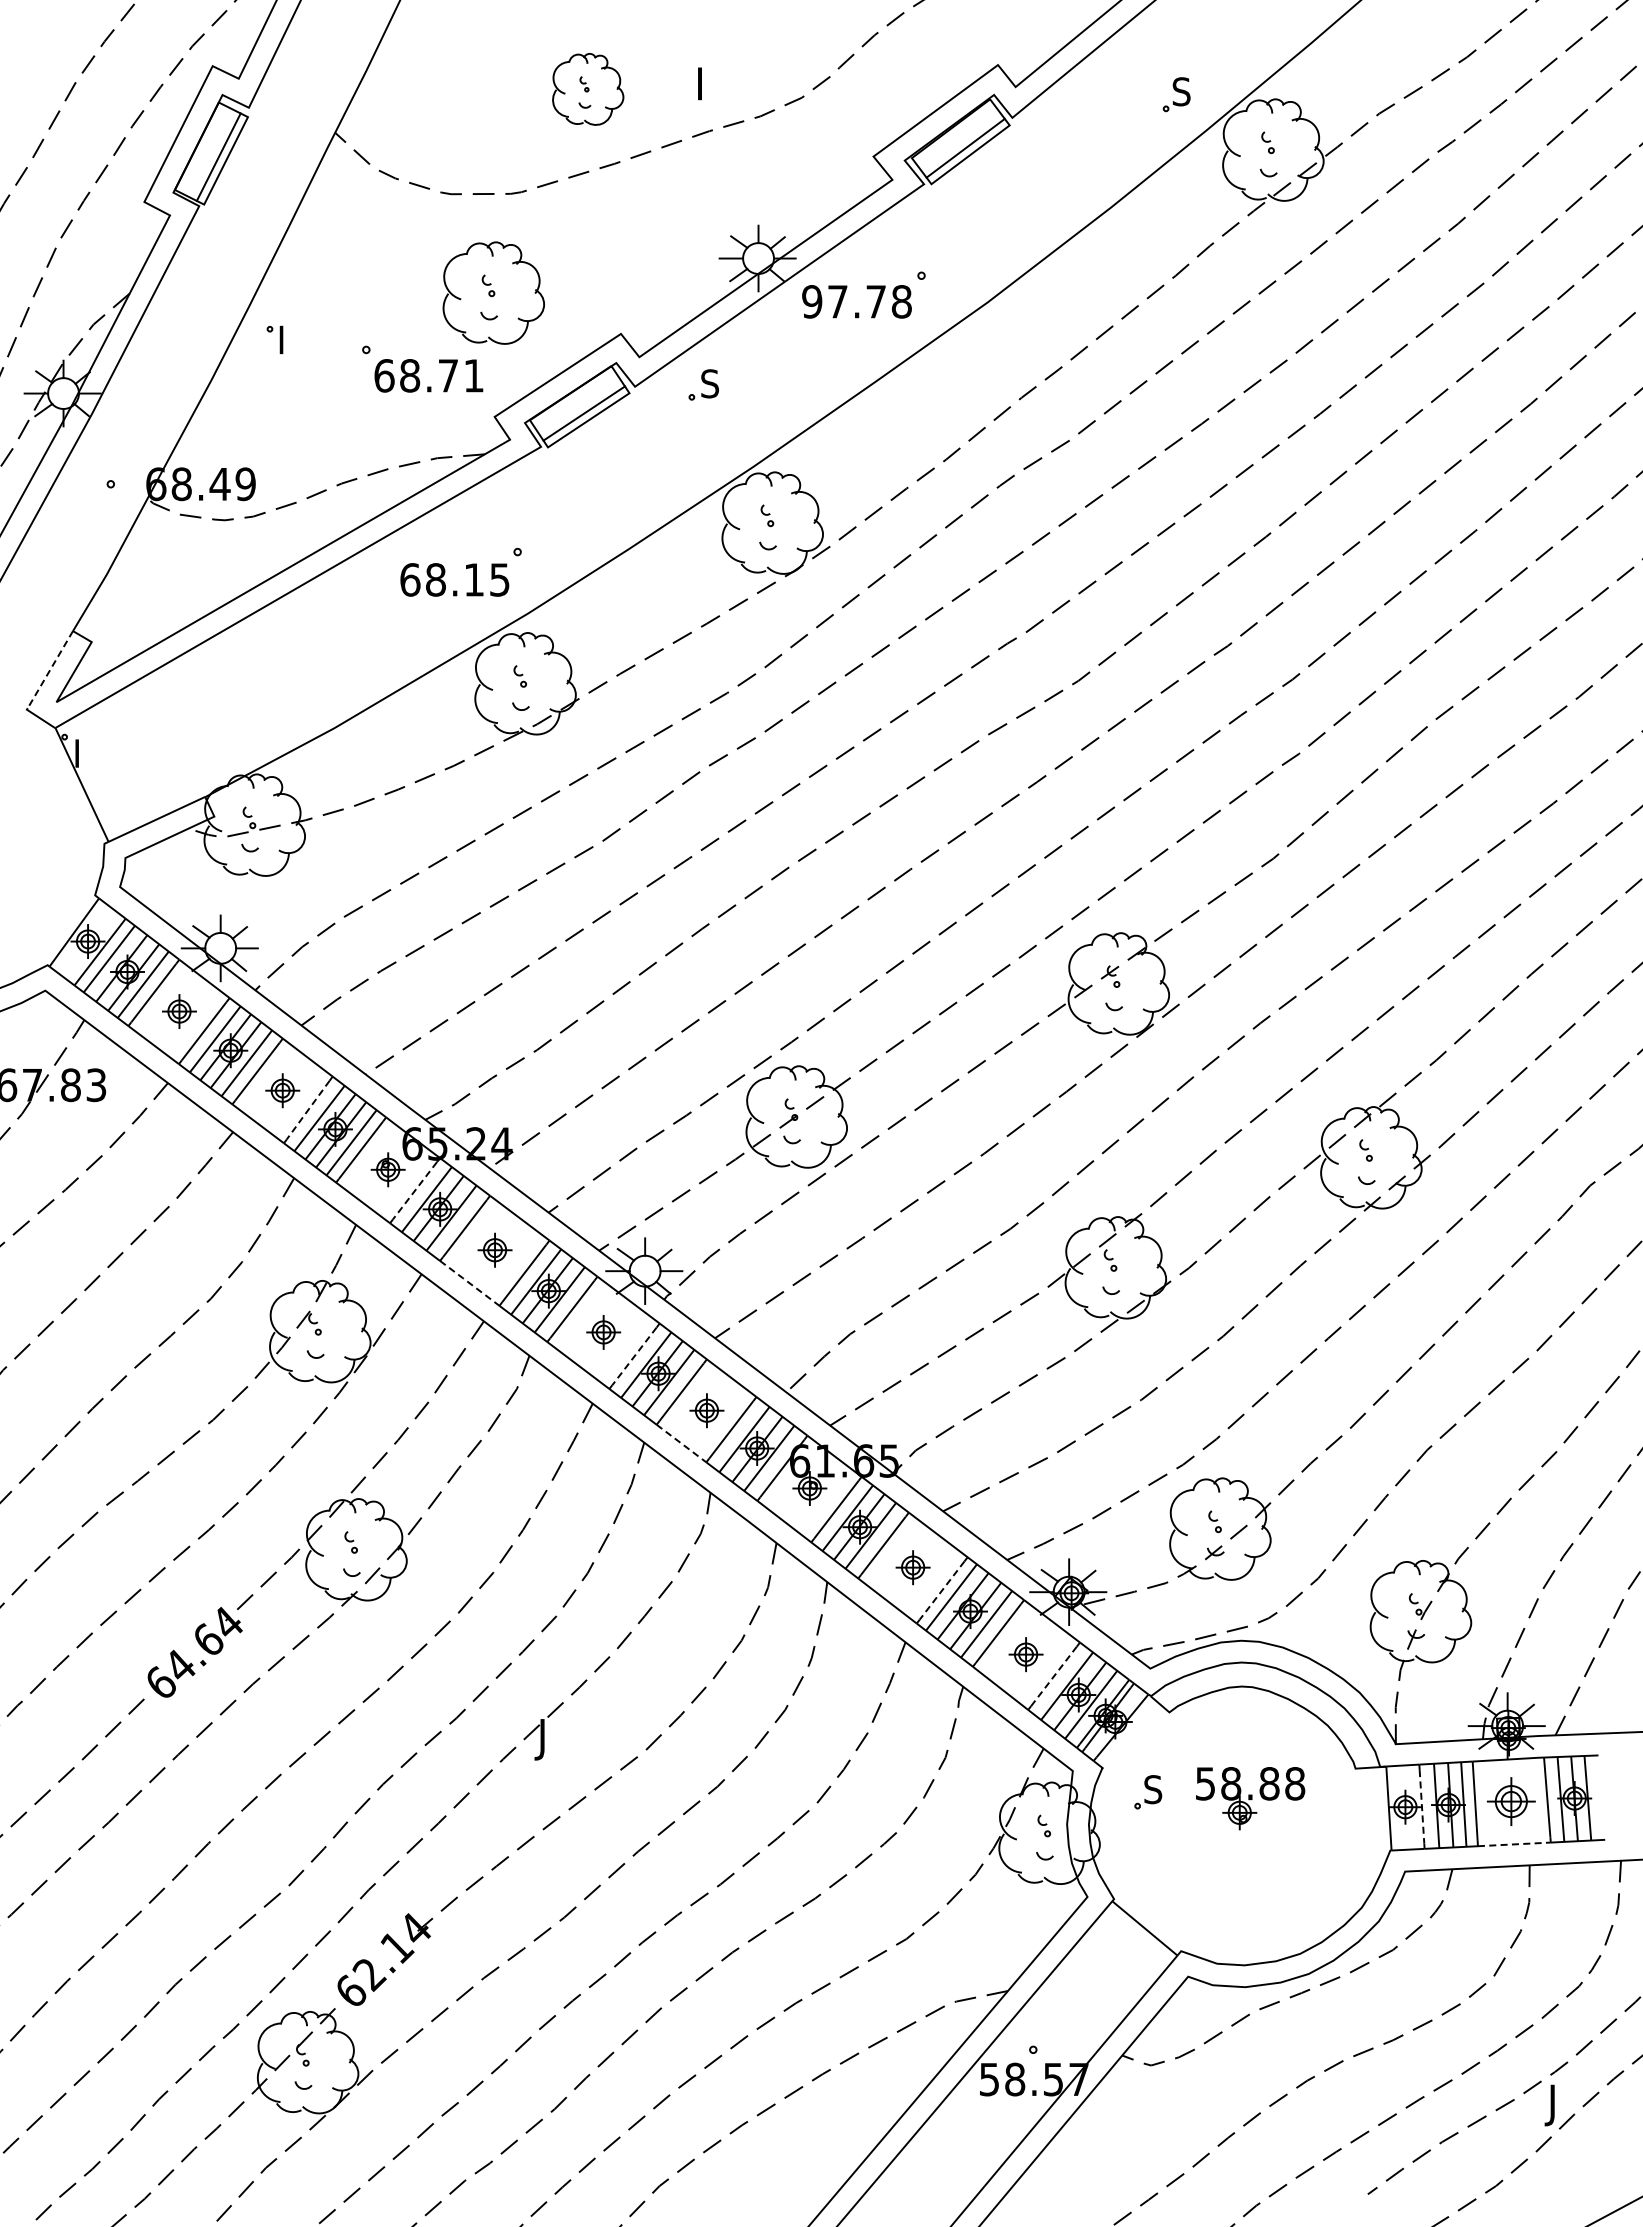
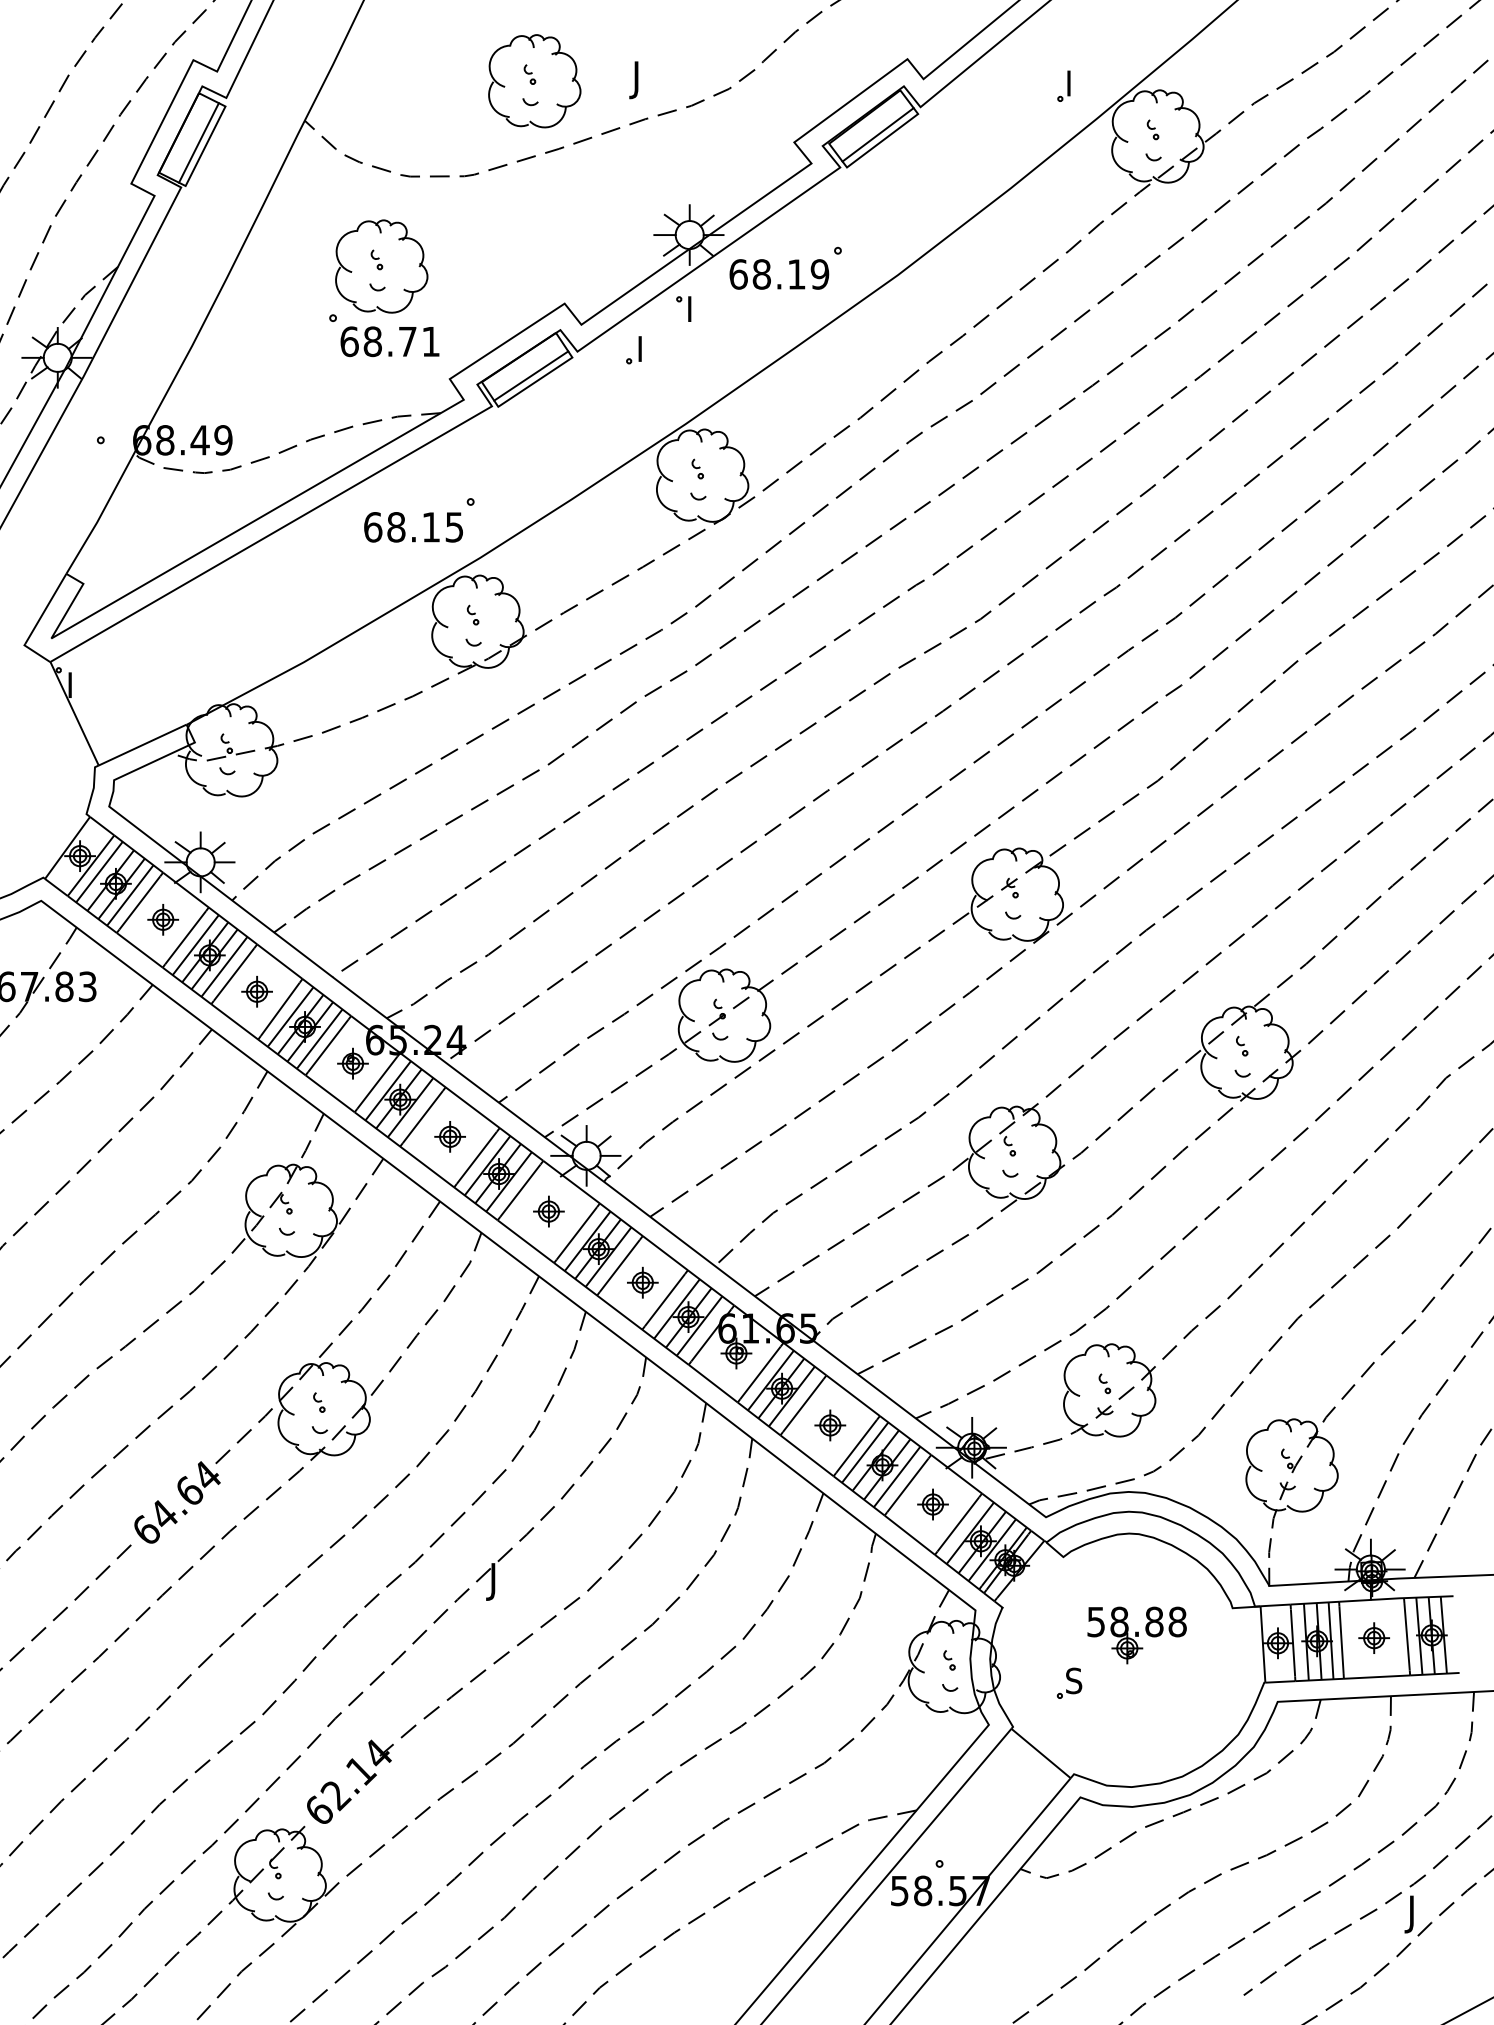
part: (588, 89) -> (535, 81), size x1.43
text: (1181, 91) -> (1074, 83), S -> I
text: (696, 104) -> (633, 95), I -> J
part: (493, 292) -> (381, 265), moved
text: (856, 301) -> (778, 274), 97.78 -> 68.19
part: (274, 339) -> (683, 308), moved
text: (709, 383) -> (645, 348), S -> I
line: (50, 669) -> (45, 608), dashed -> solid
line: (307, 1110) -> (279, 1009), dashed -> solid
line: (414, 1191) -> (376, 1083), dashed -> solid
line: (469, 1283) -> (426, 1167), dashed -> solid
line: (634, 1356) -> (576, 1233), dashed -> solid
line: (681, 1443) -> (619, 1312), dashed -> solid
line: (942, 1590) -> (857, 1446), dashed -> solid
line: (1053, 1676) -> (957, 1524), dashed -> solid
part: (1148, 1792) -> (1069, 1683), moved
part: (1510, 1801) -> (1373, 1638), size x0.71
line: (1421, 1806) -> (1292, 1642), dashed -> solid
line: (1514, 1844) -> (1377, 1677), dashed -> solid

